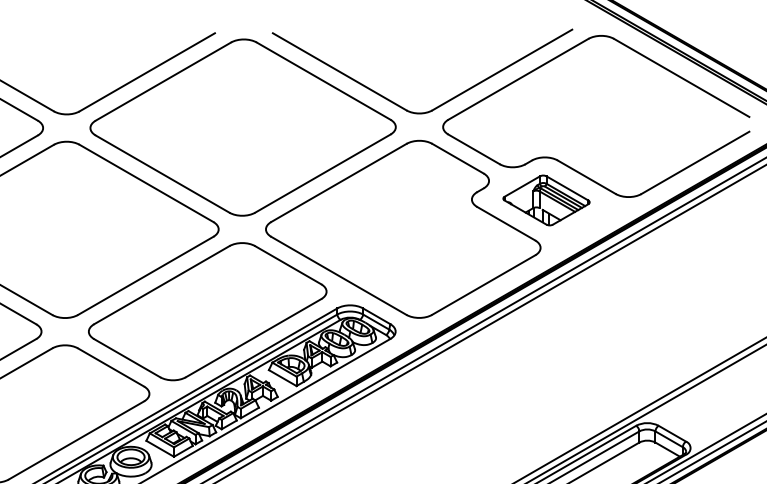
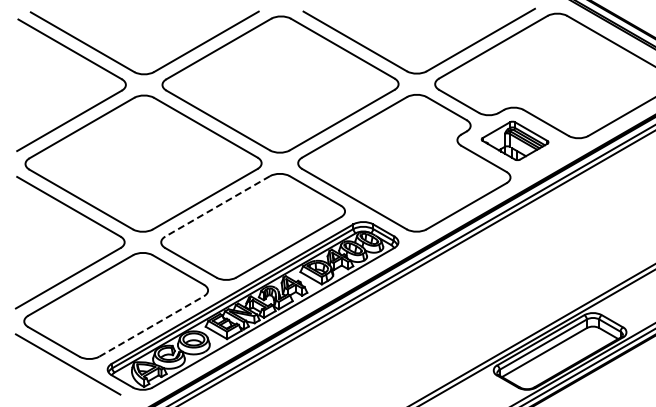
line: (161, 285) -> (217, 206), solid -> dashed
line: (77, 440) -> (152, 326), solid -> dashed

